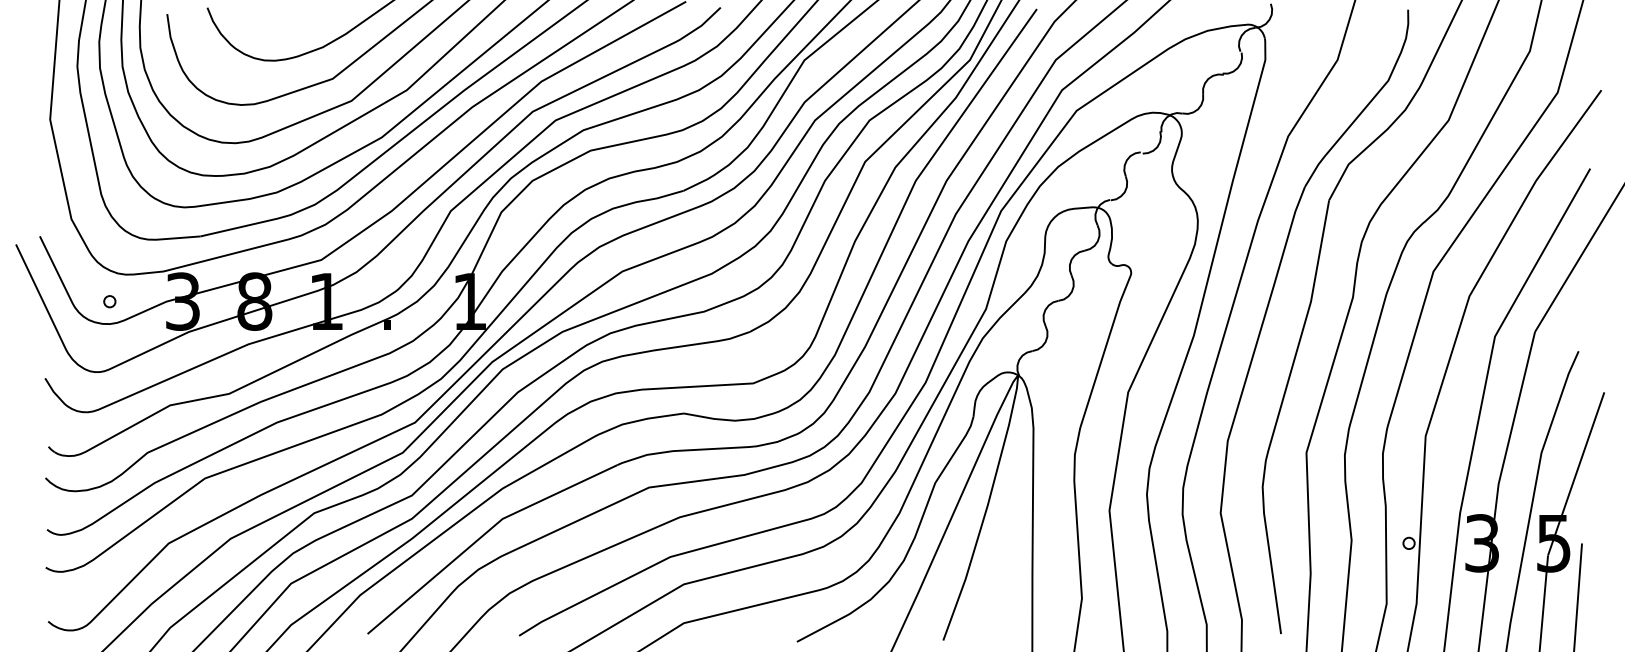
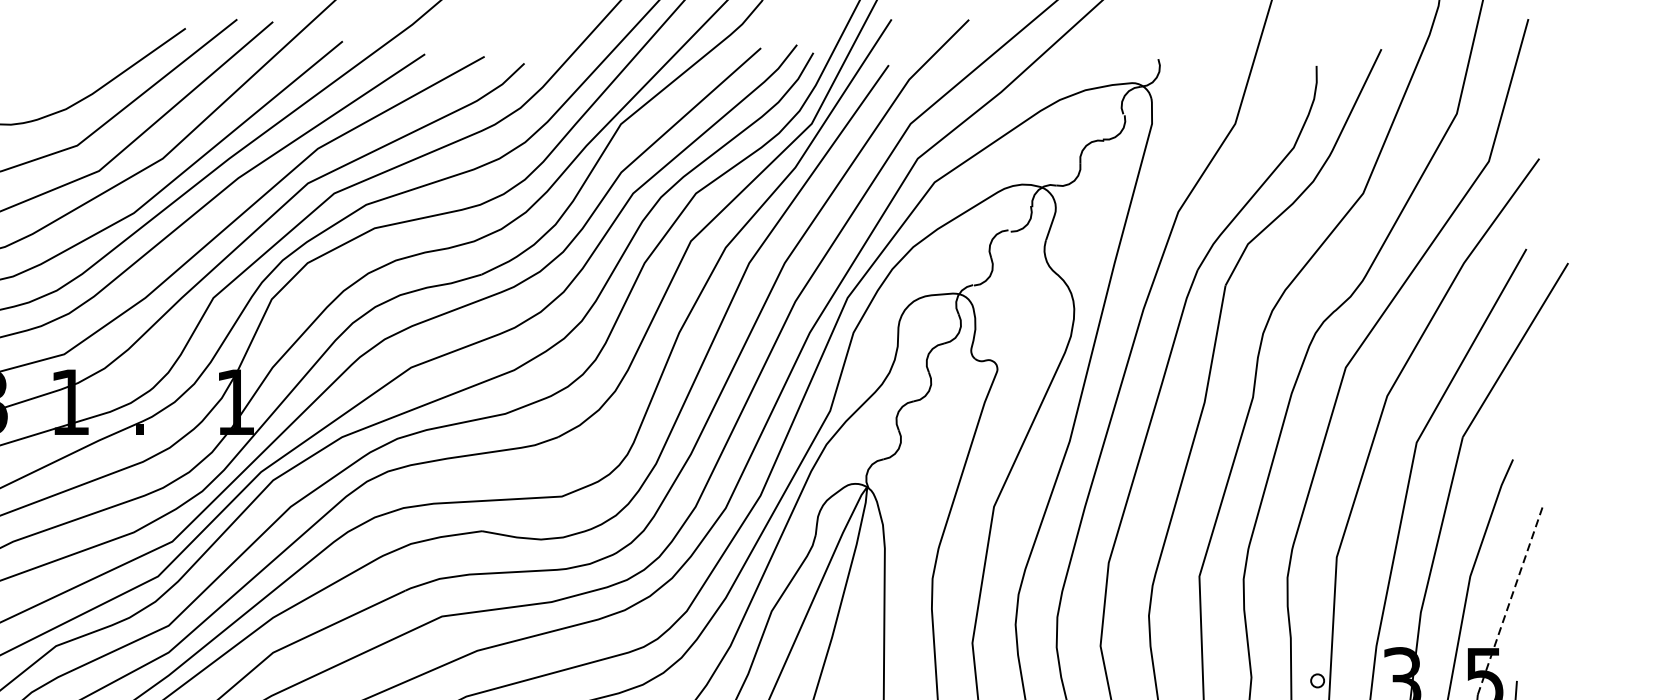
line: (1576, 473) -> (1510, 600), solid -> dashed

